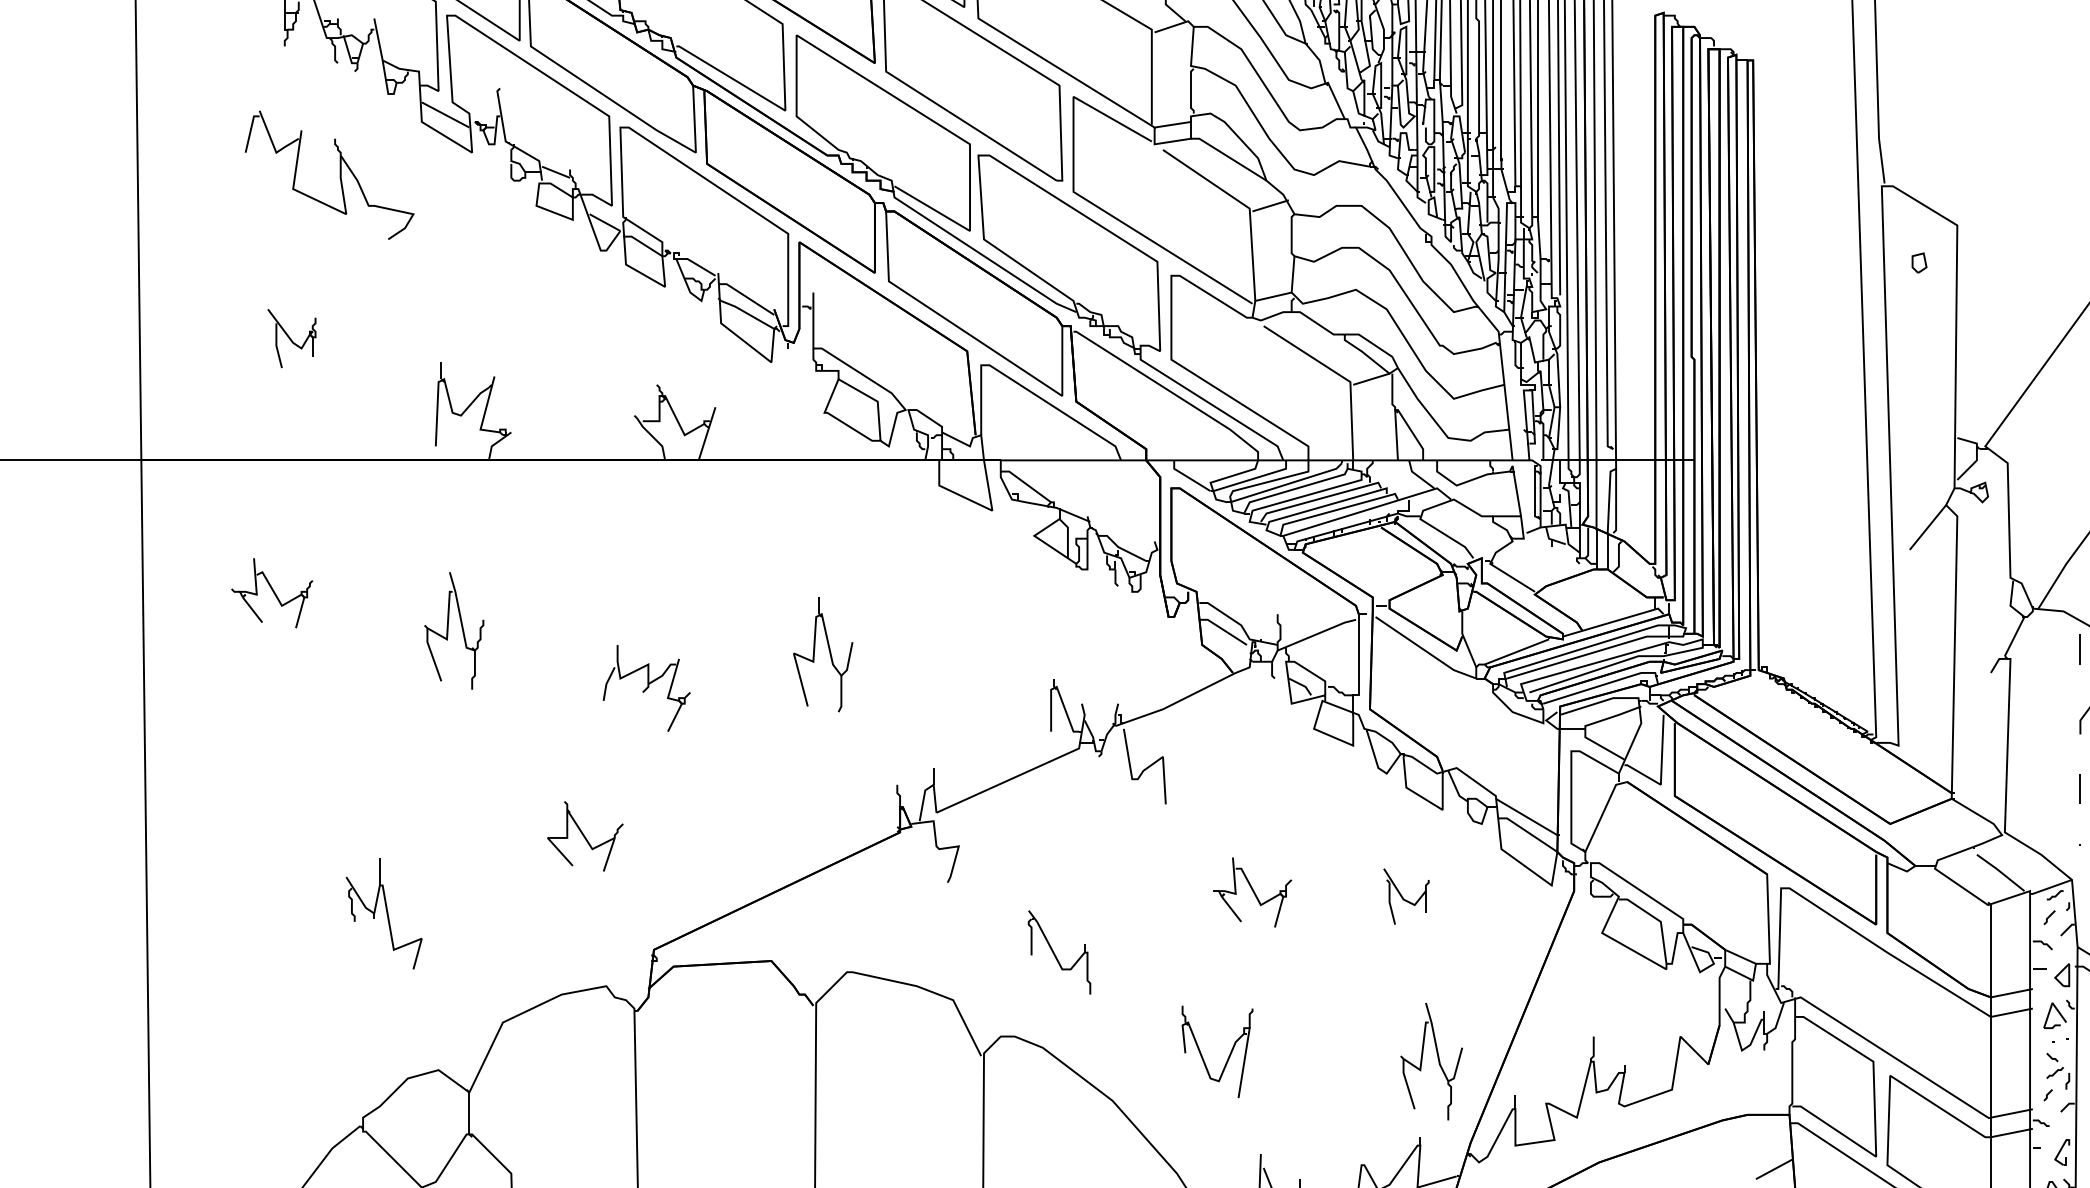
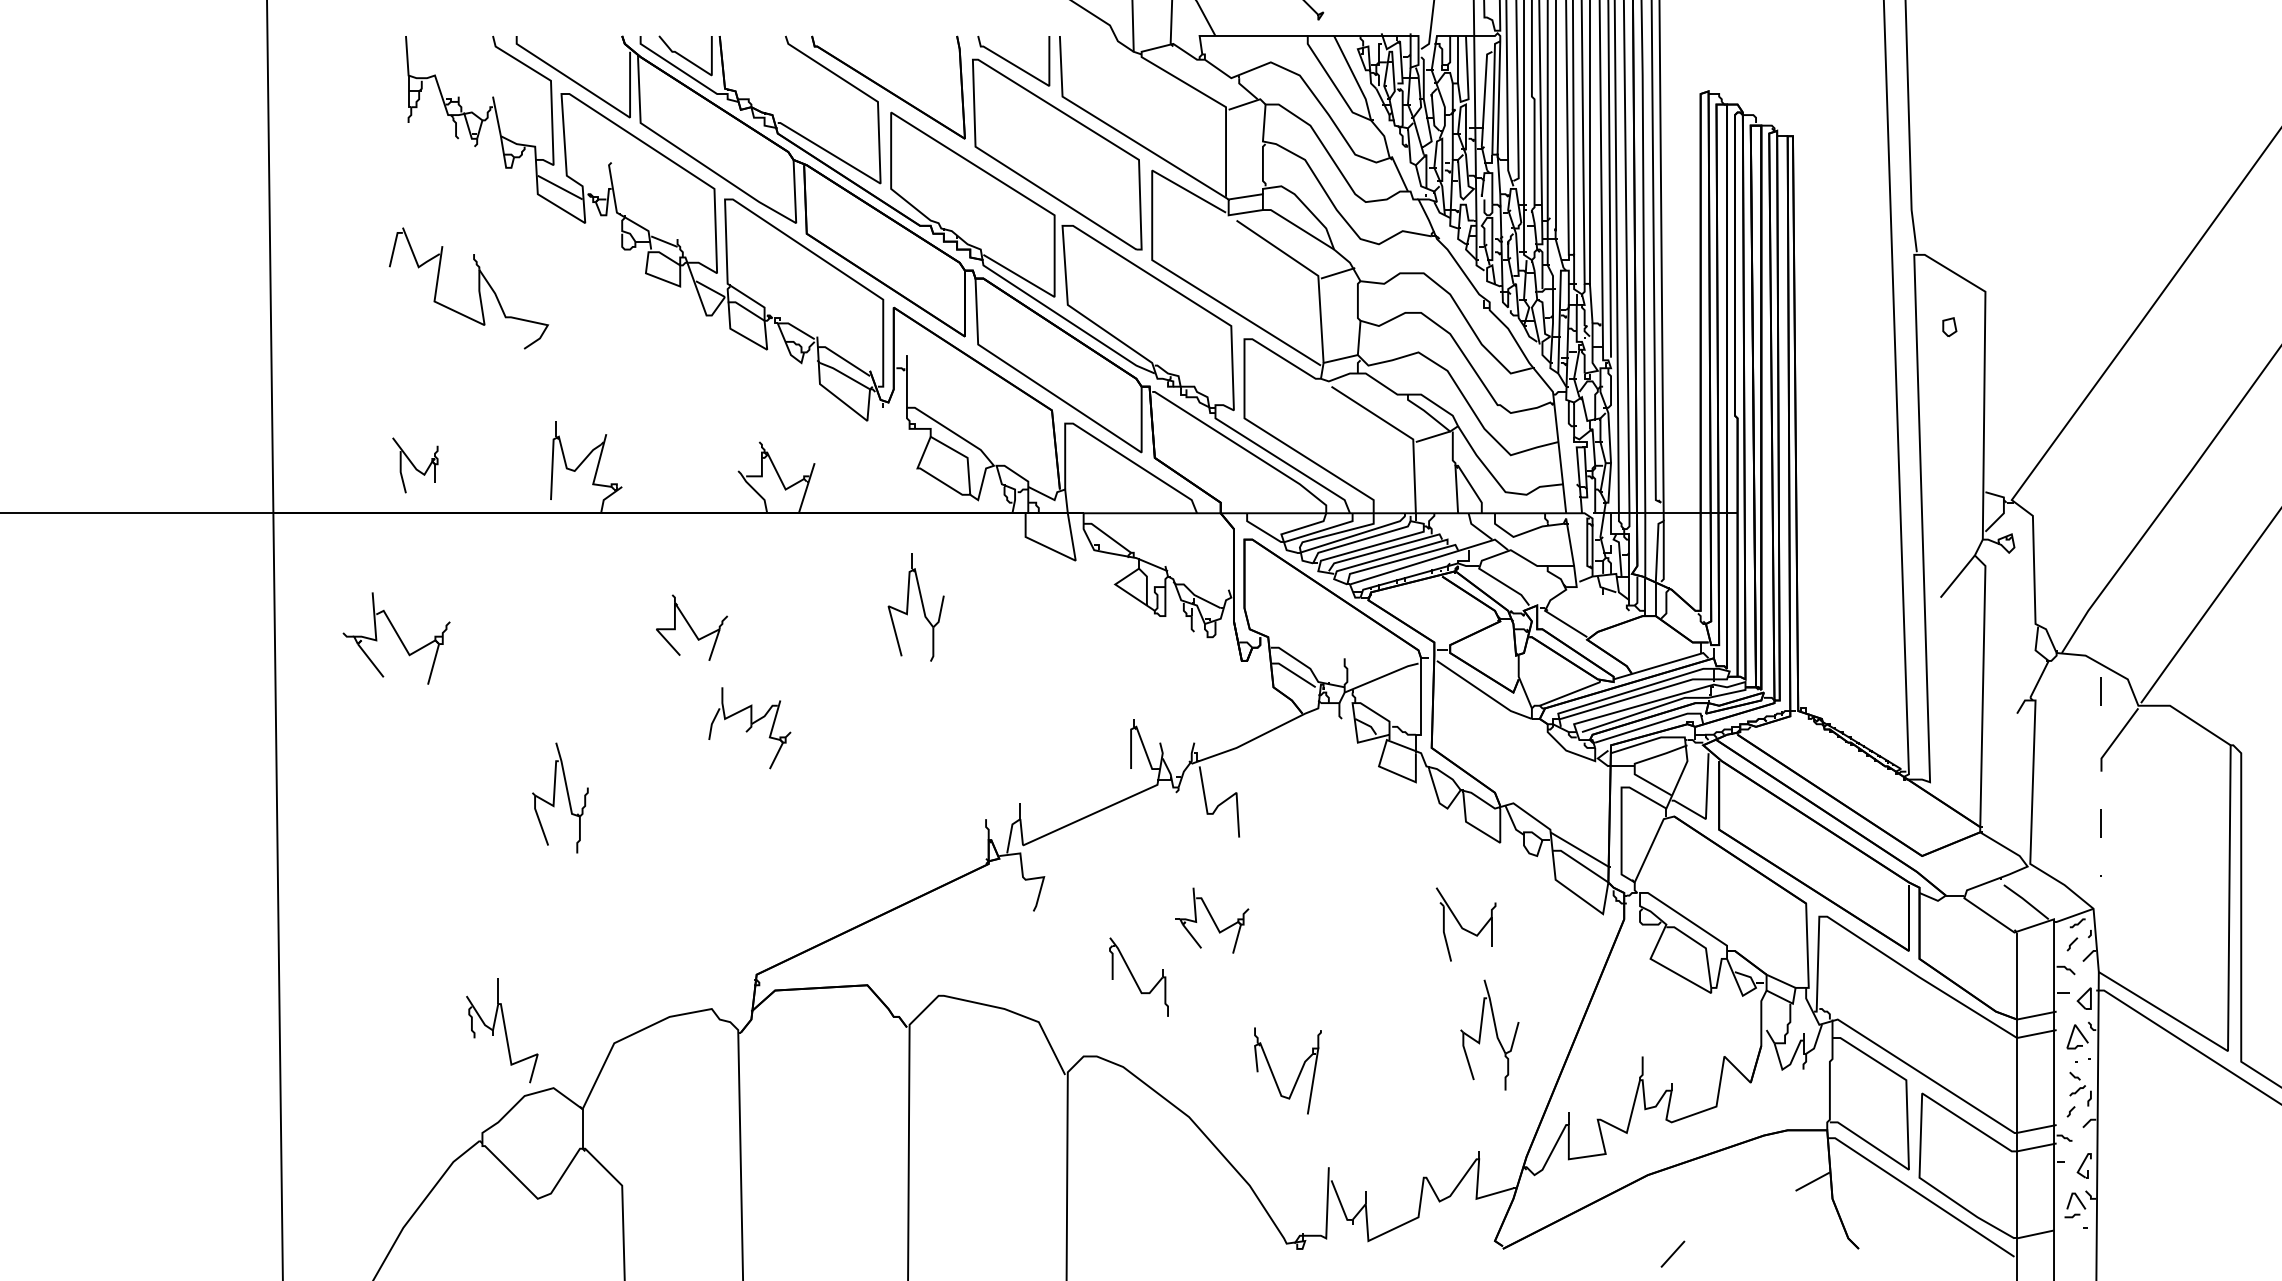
part: (339, 175) -> (478, 288), moved
part: (292, 338) -> (415, 465), moved
part: (271, 593) -> (396, 638), size x1.4
part: (454, 630) -> (560, 797), moved
part: (828, 651) -> (921, 604), moved
part: (585, 836) -> (692, 627), moved
part: (1253, 892) -> (1212, 920), moved
part: (1405, 896) -> (1465, 924), size x1.4
part: (384, 913) -> (502, 1030), moved
part: (1437, 1059) -> (1495, 1033), moved

